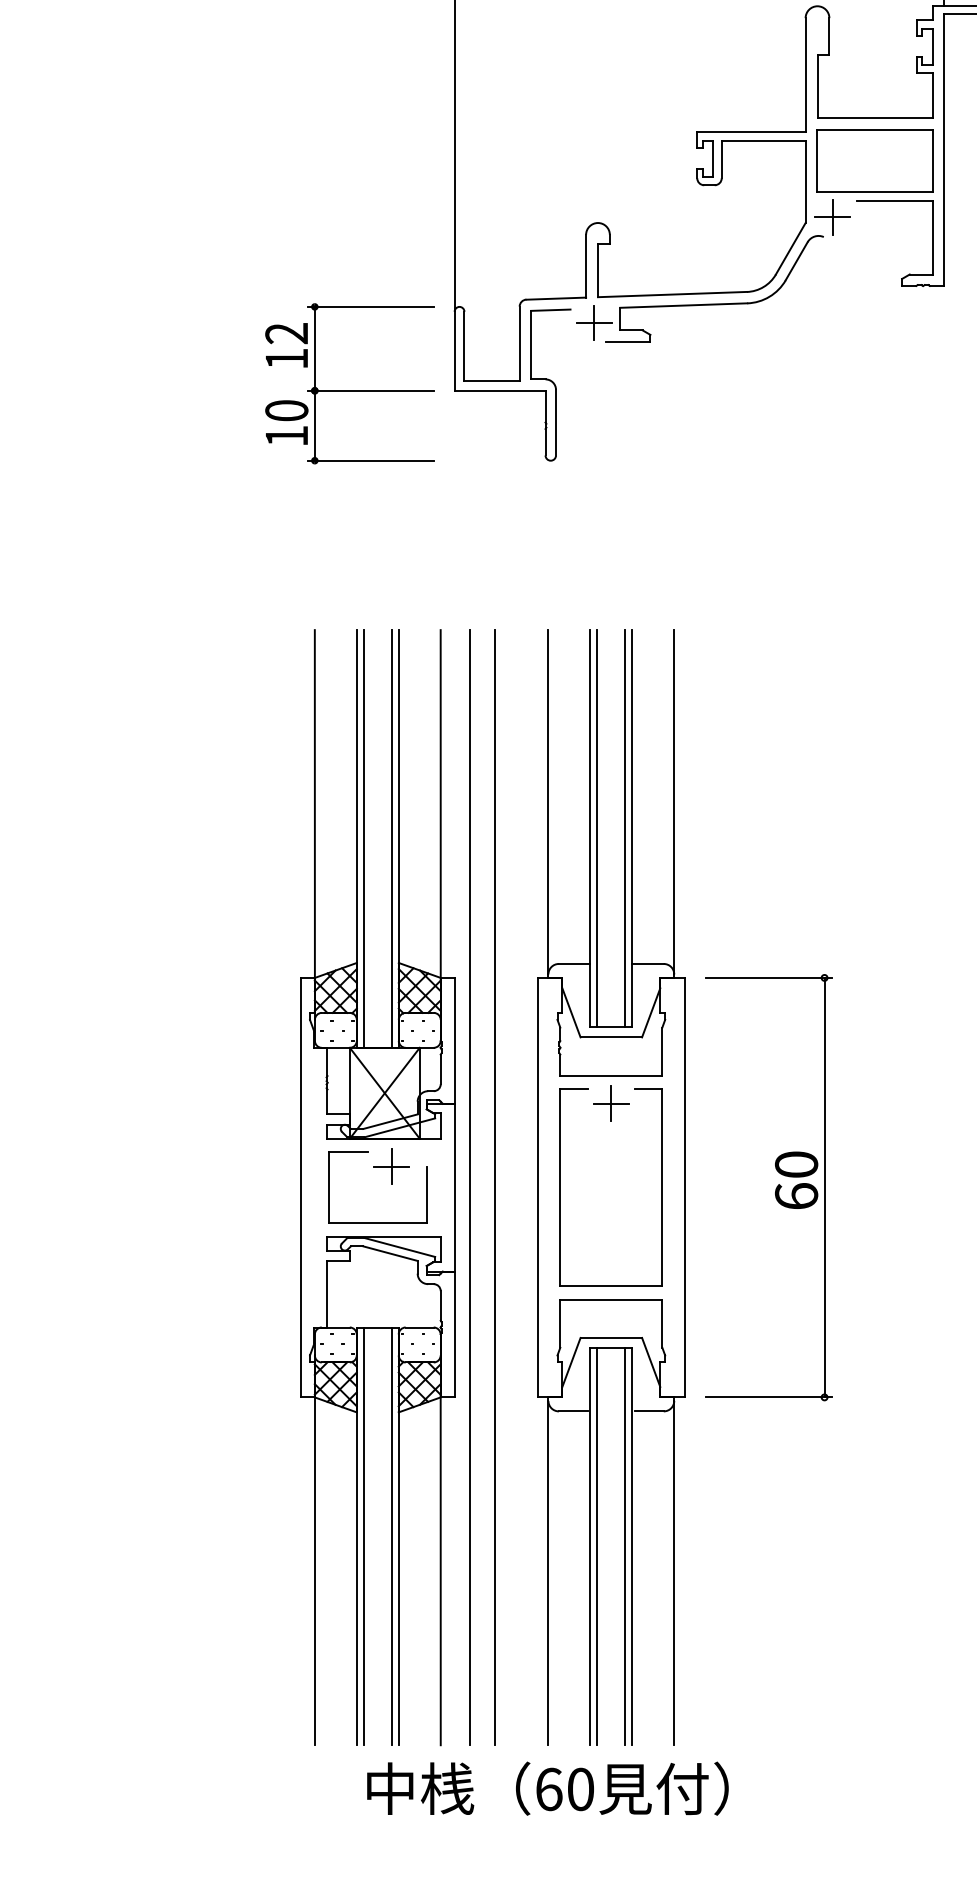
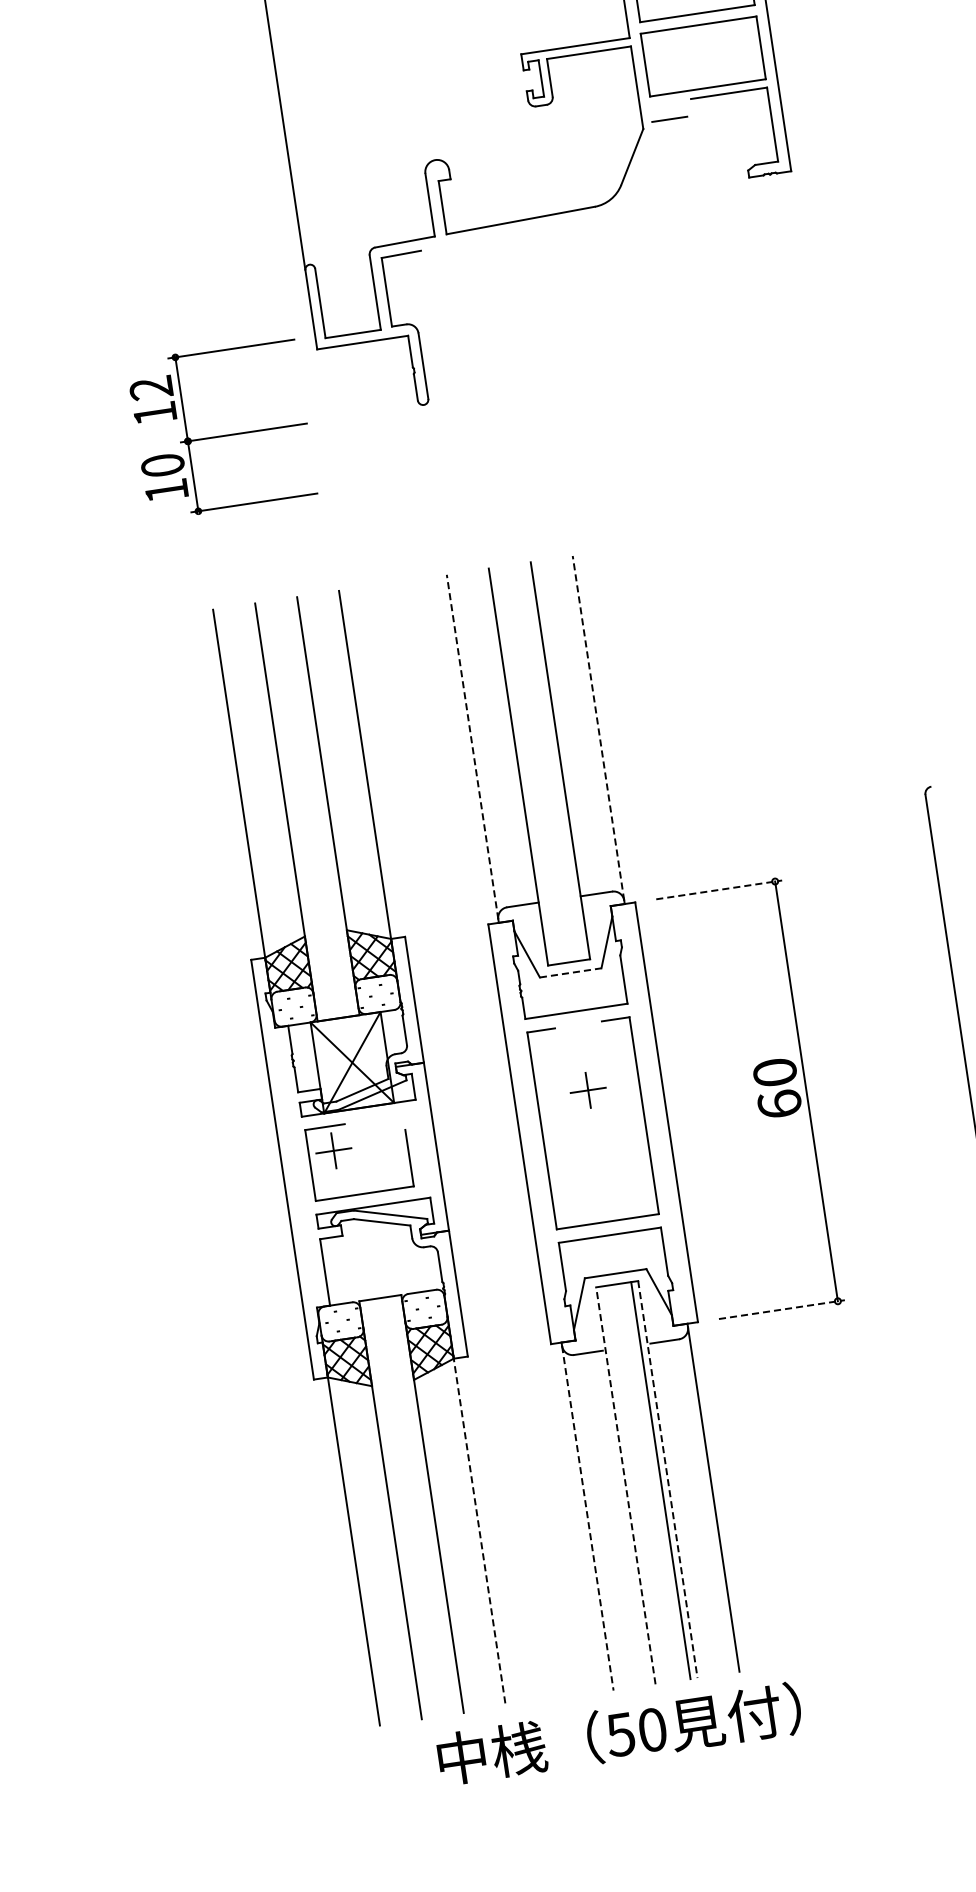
line: (832, 216) -> (669, 118), removed
part: (699, 304) -> (549, 226), removed
part: (349, 390) -> (222, 435), moved
line: (548, 801) -> (472, 746), solid -> dashed
line: (674, 801) -> (598, 727), solid -> dashed
line: (597, 828) -> (525, 765), removed
line: (625, 828) -> (553, 761), removed
line: (363, 838) -> (292, 810), removed
line: (391, 838) -> (320, 806), removed
line: (768, 977) -> (718, 889), solid -> dashed
line: (611, 1037) -> (570, 973), solid -> dashed
part: (611, 1103) -> (588, 1090), moved
part: (391, 1166) -> (333, 1150), moved
line: (470, 1187) -> (452, 1144), removed
line: (494, 1187) -> (476, 1140), removed
line: (768, 1397) -> (781, 1309), solid -> dashed
line: (363, 1536) -> (397, 1509), removed
line: (391, 1536) -> (425, 1505), removed
line: (590, 1546) -> (625, 1485), solid -> dashed
line: (597, 1546) -> (632, 1484), removed
line: (632, 1547) -> (668, 1480), solid -> dashed
line: (440, 1569) -> (479, 1530), solid -> dashed
line: (548, 1573) -> (587, 1518), solid -> dashed
text: (548, 1789) -> (620, 1734), 60 -> 50

